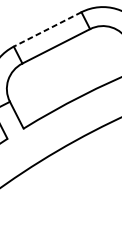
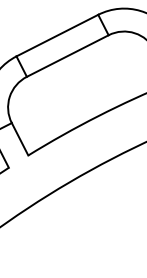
line: (47, 29) -> (57, 35), dashed -> solid

